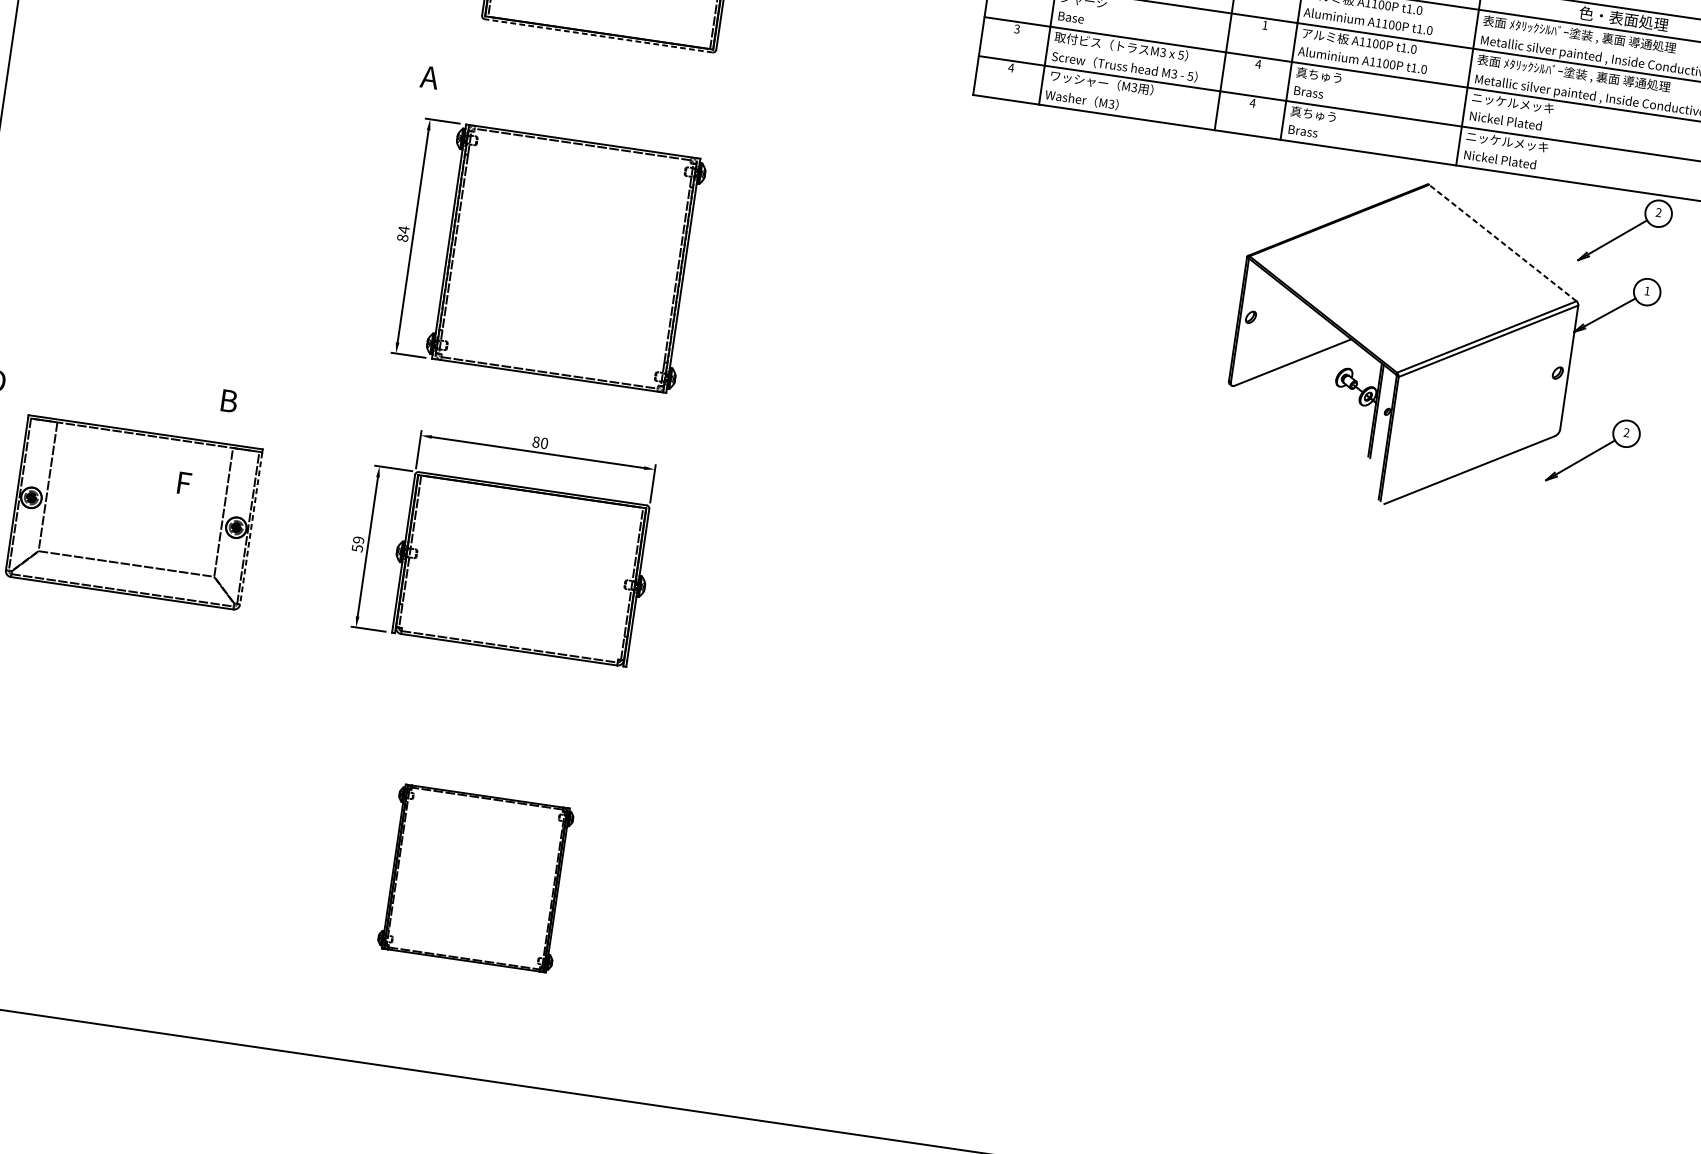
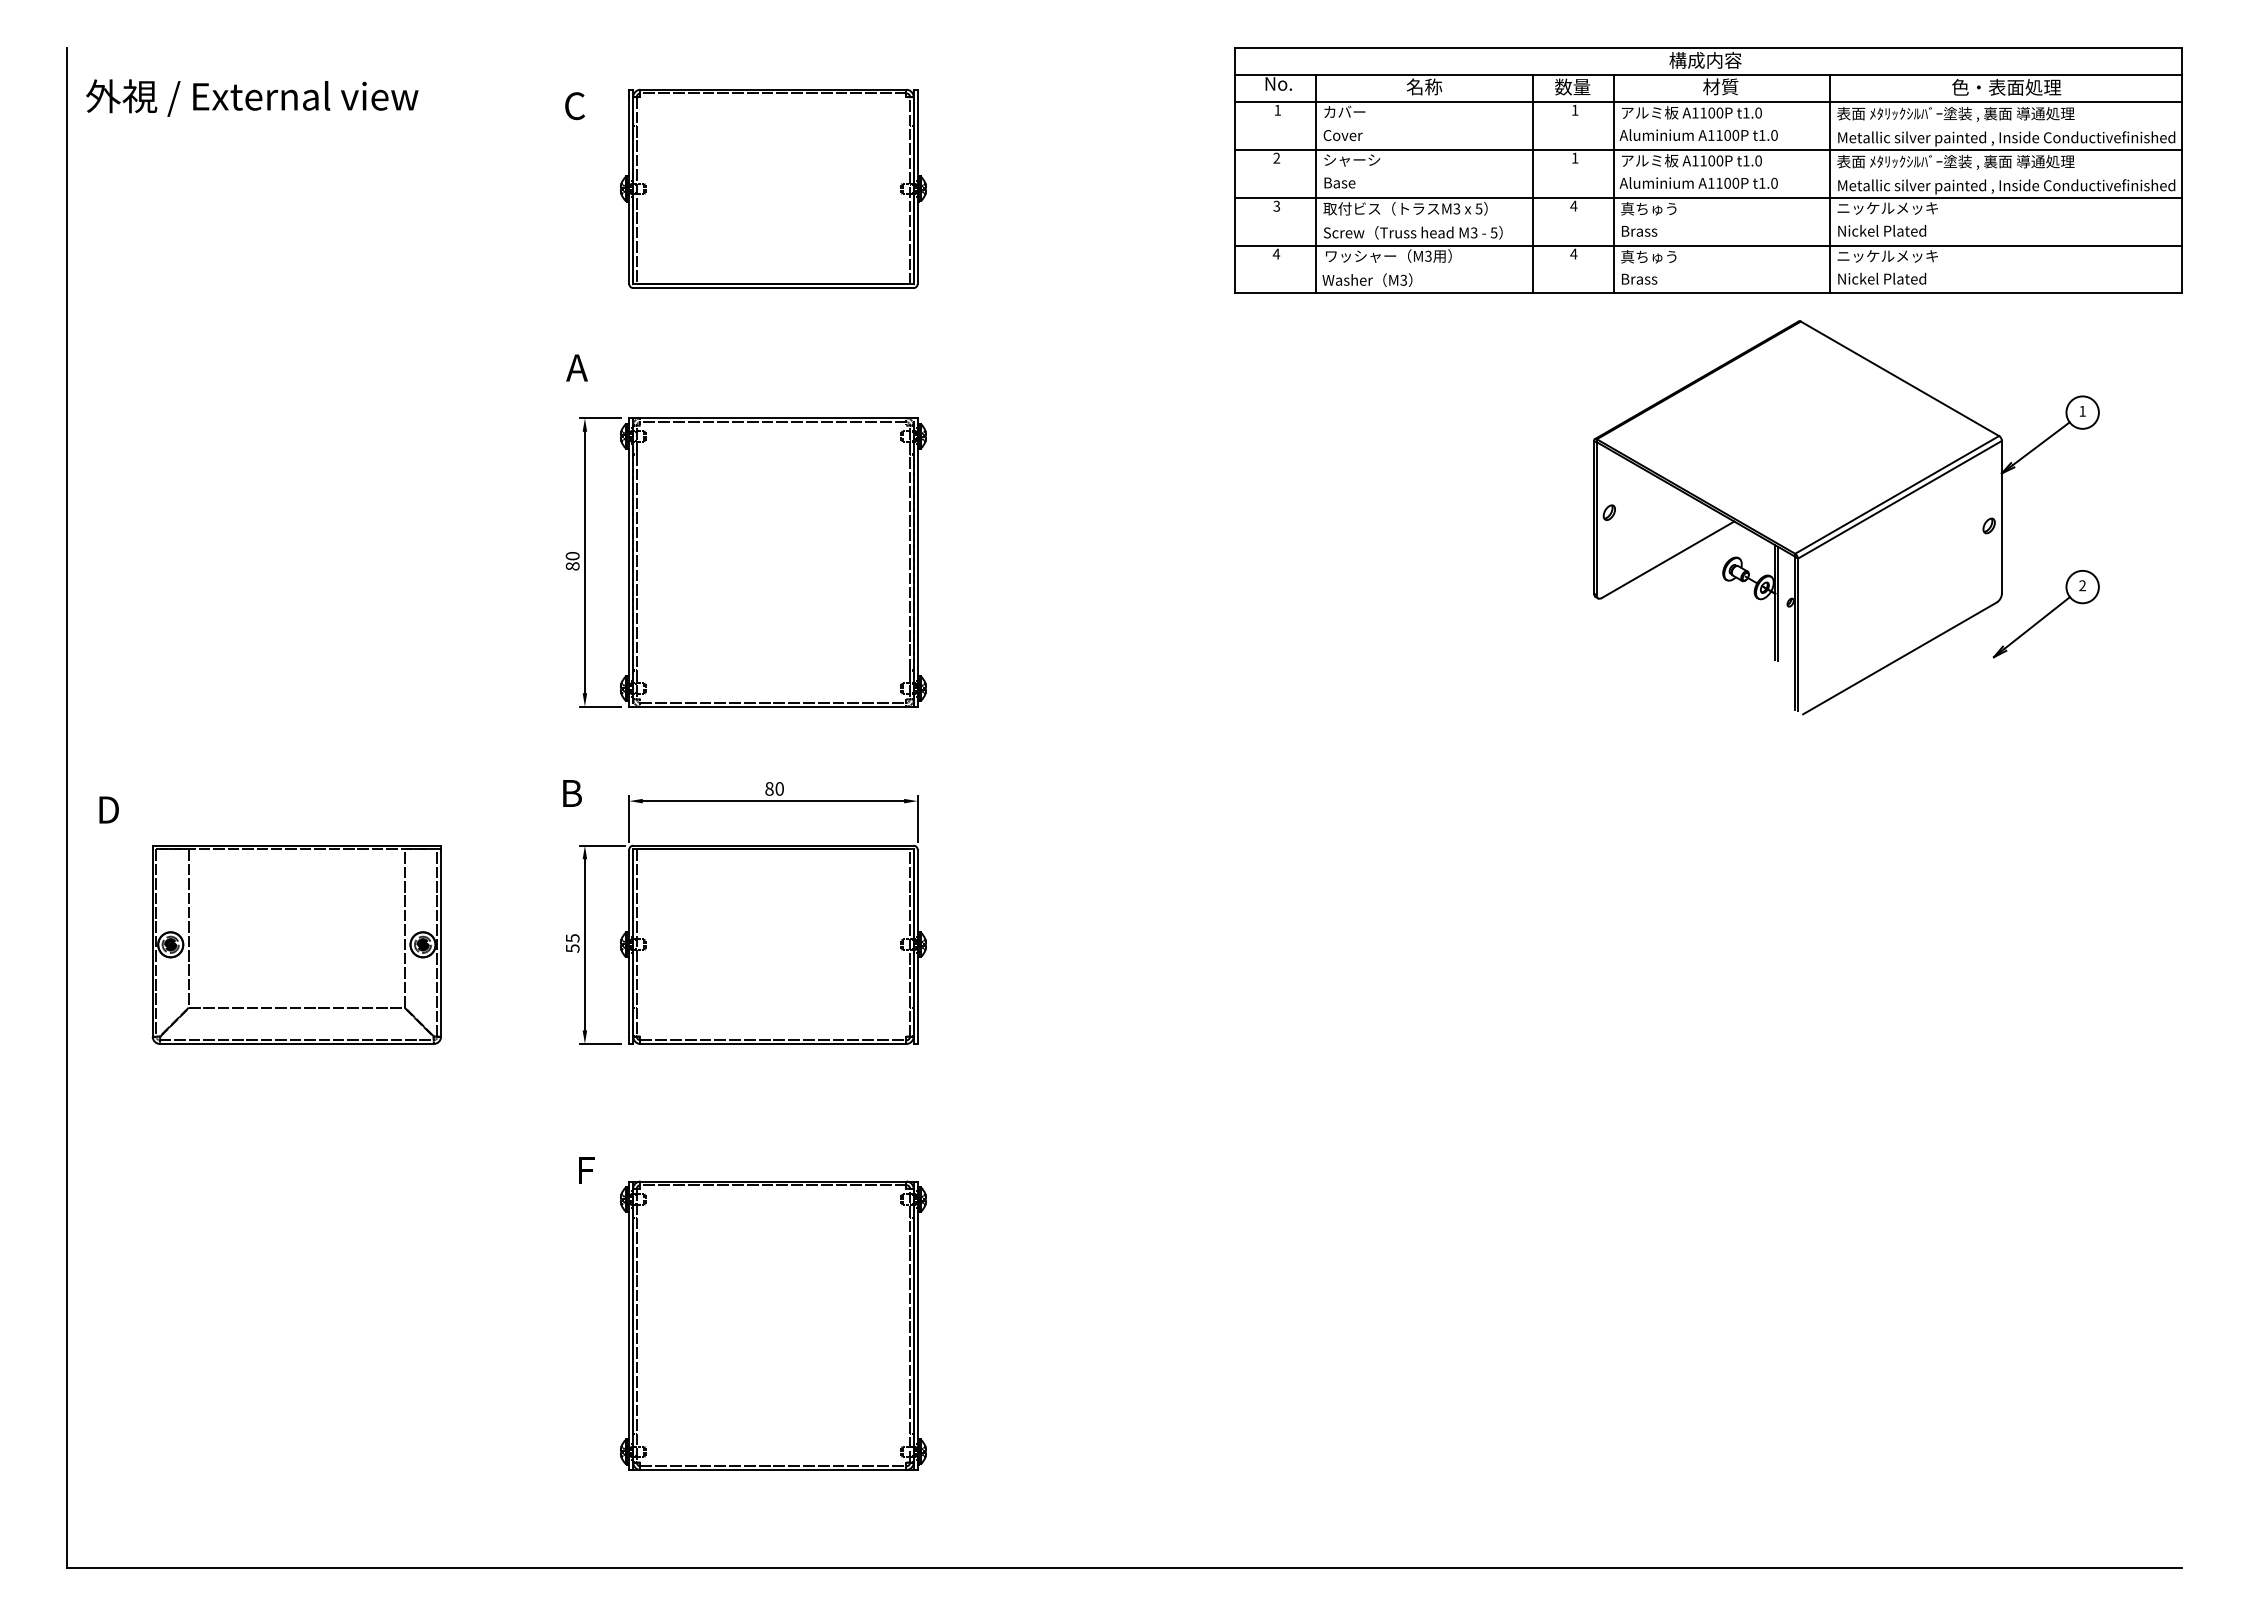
line: (597, 36) -> (772, 288), dashed -> solid
text: (403, 229) -> (572, 555), 84 -> 80
part: (1625, 231) -> (2045, 343), removed
line: (1502, 242) -> (1899, 378), dashed -> solid
text: (229, 401) -> (572, 793), moved
text: (184, 483) -> (586, 1170), moved
line: (251, 528) -> (441, 943), dashed -> solid
text: (358, 540) -> (572, 938), 59 -> 55
part: (475, 878) -> (773, 1325), size x1.43

